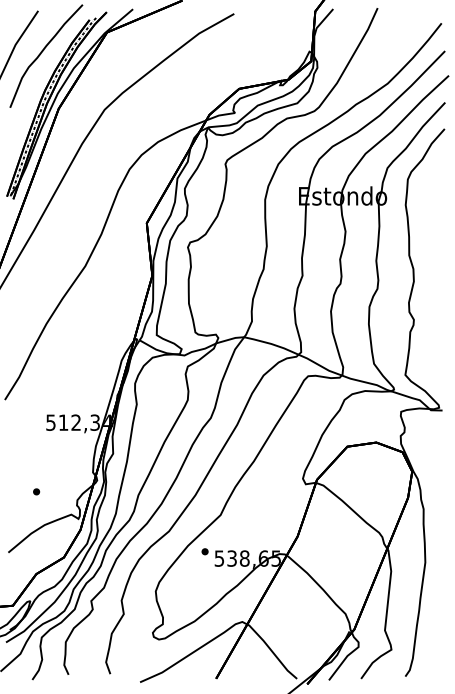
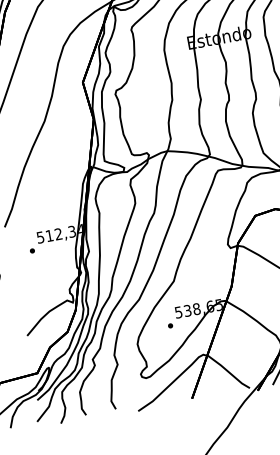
part: (36, 491) -> (32, 250), moved
part: (204, 551) -> (170, 325), moved

